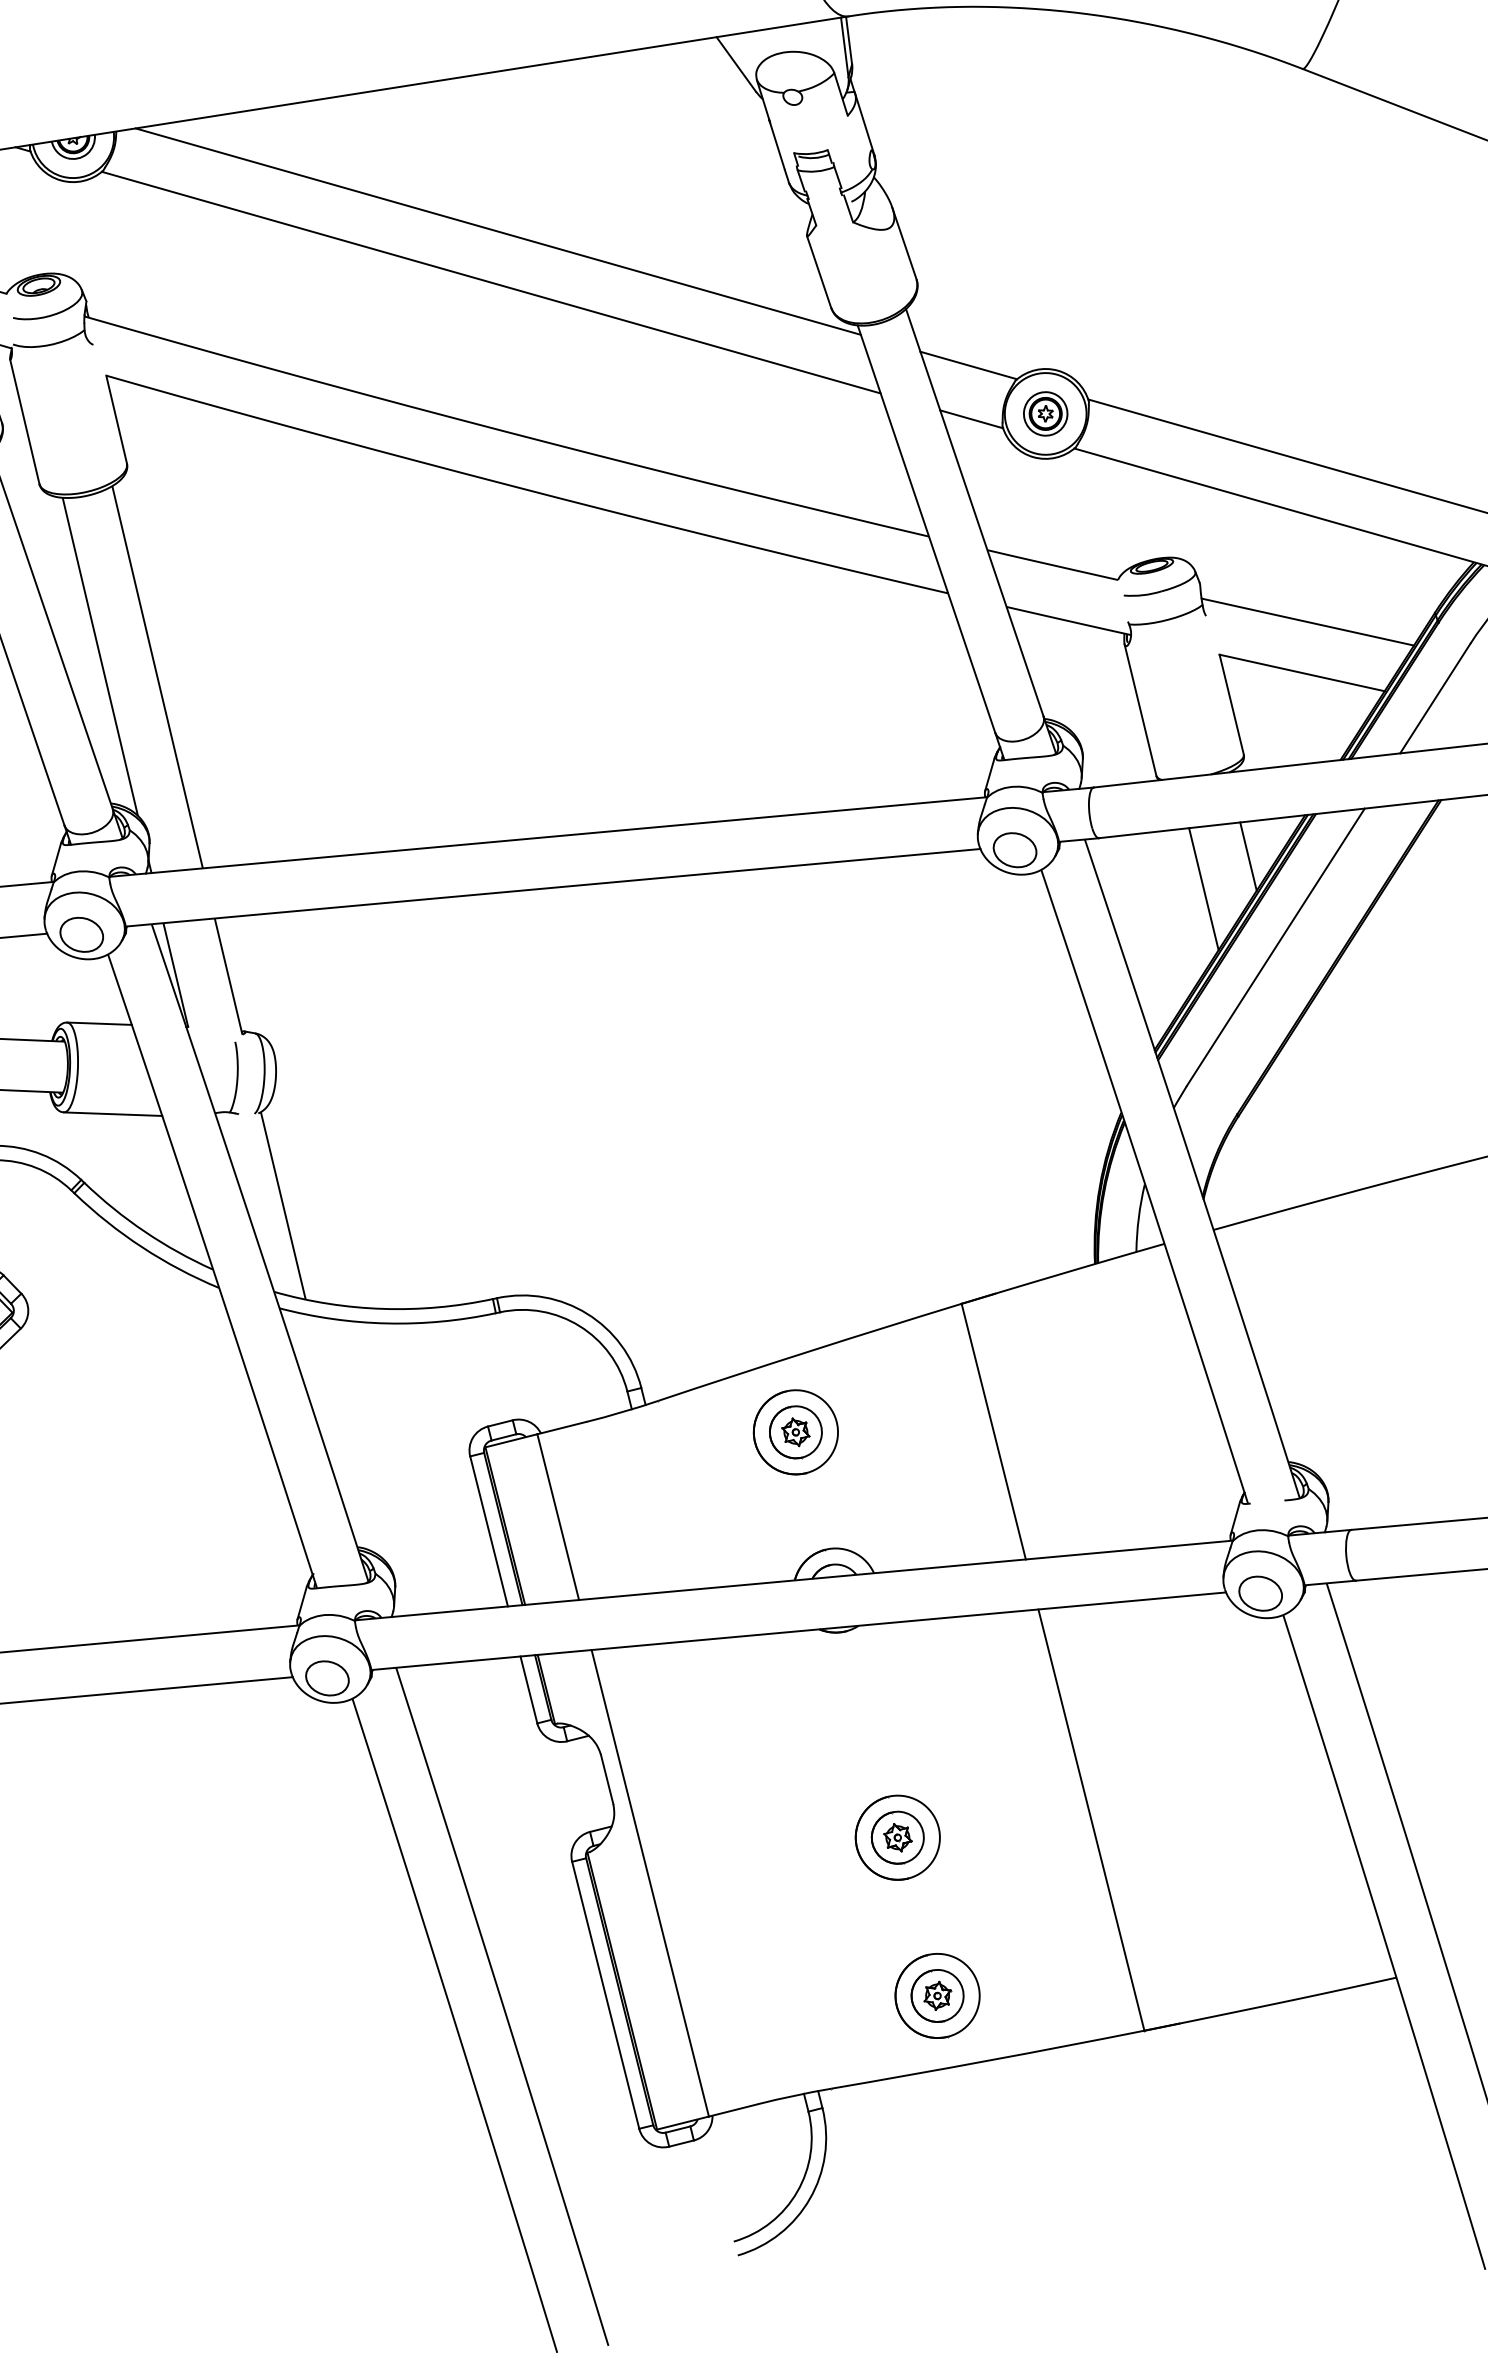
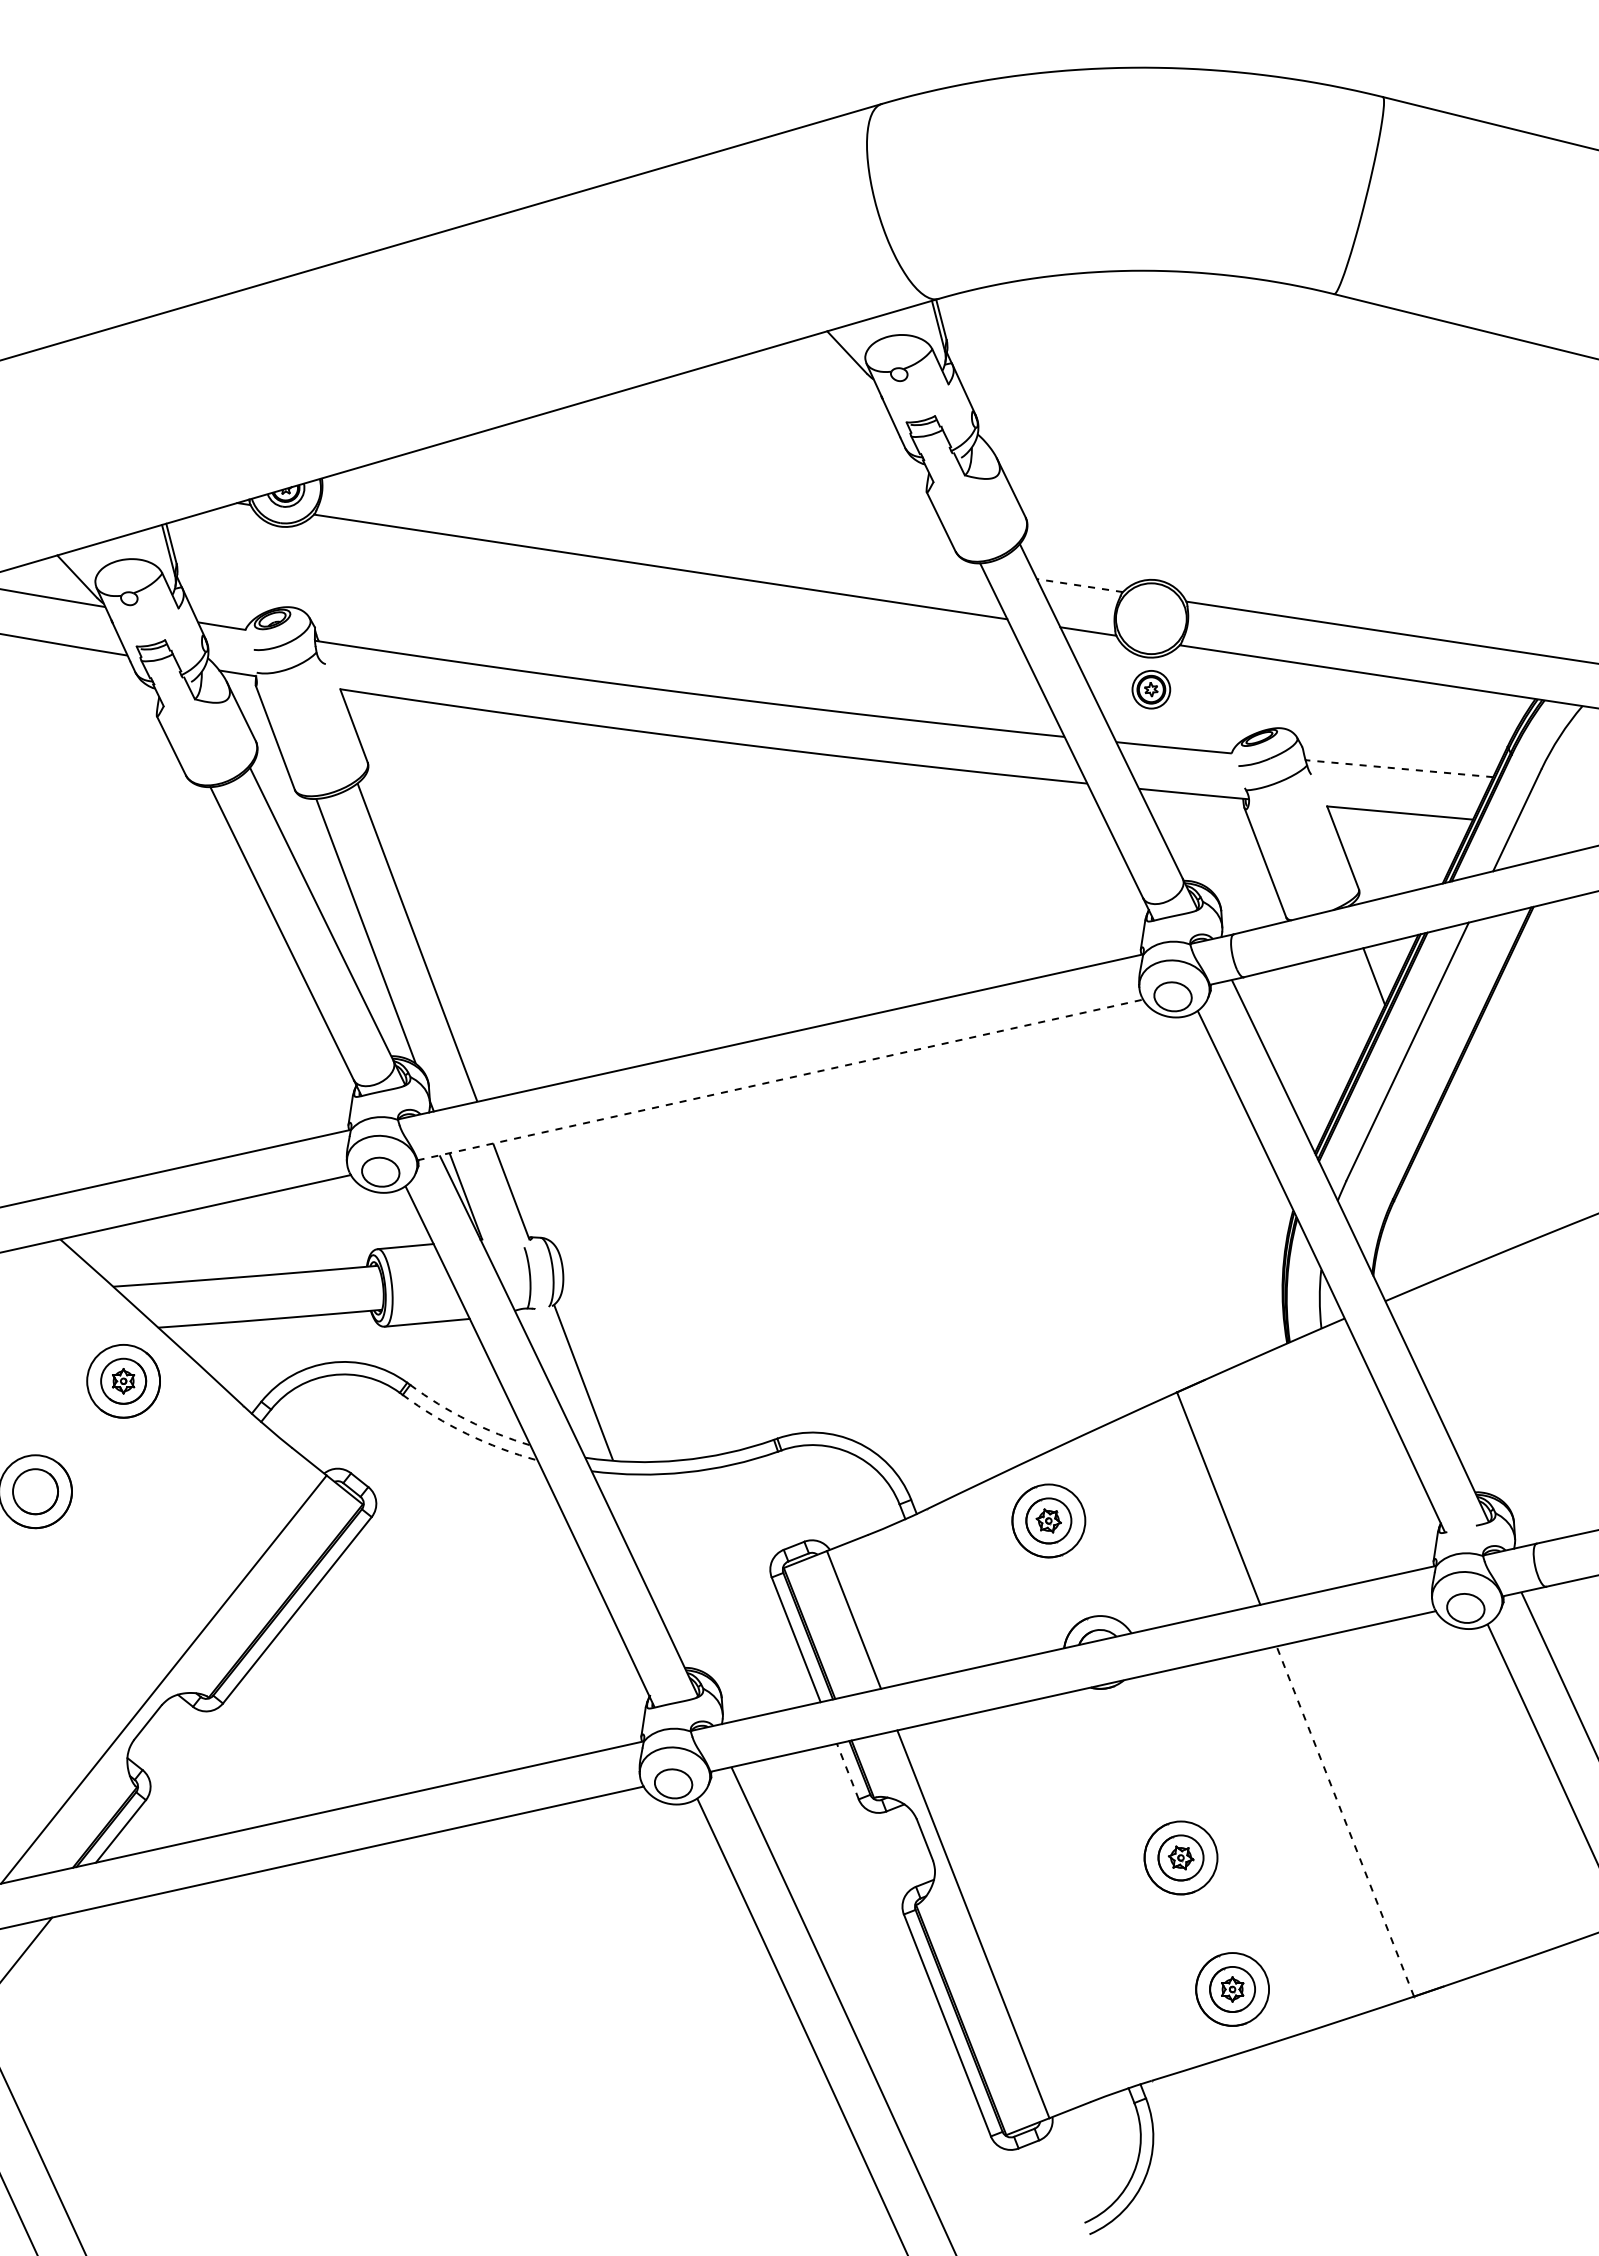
line: (497, 231) -> (660, 522), removed
line: (968, 365) -> (1079, 585), solid -> dashed
part: (1045, 413) -> (1151, 689), moved
line: (1307, 621) -> (1399, 768), solid -> dashed
line: (553, 887) -> (780, 1079), solid -> dashed
line: (1203, 889) -> (1339, 1009), removed
arc: (144, 1231) -> (467, 1420), solid -> dashed
arc: (142, 1246) -> (467, 1433), solid -> dashed
line: (528, 1689) -> (847, 1771), solid -> dashed
line: (1091, 1820) -> (1345, 1821), solid -> dashed

